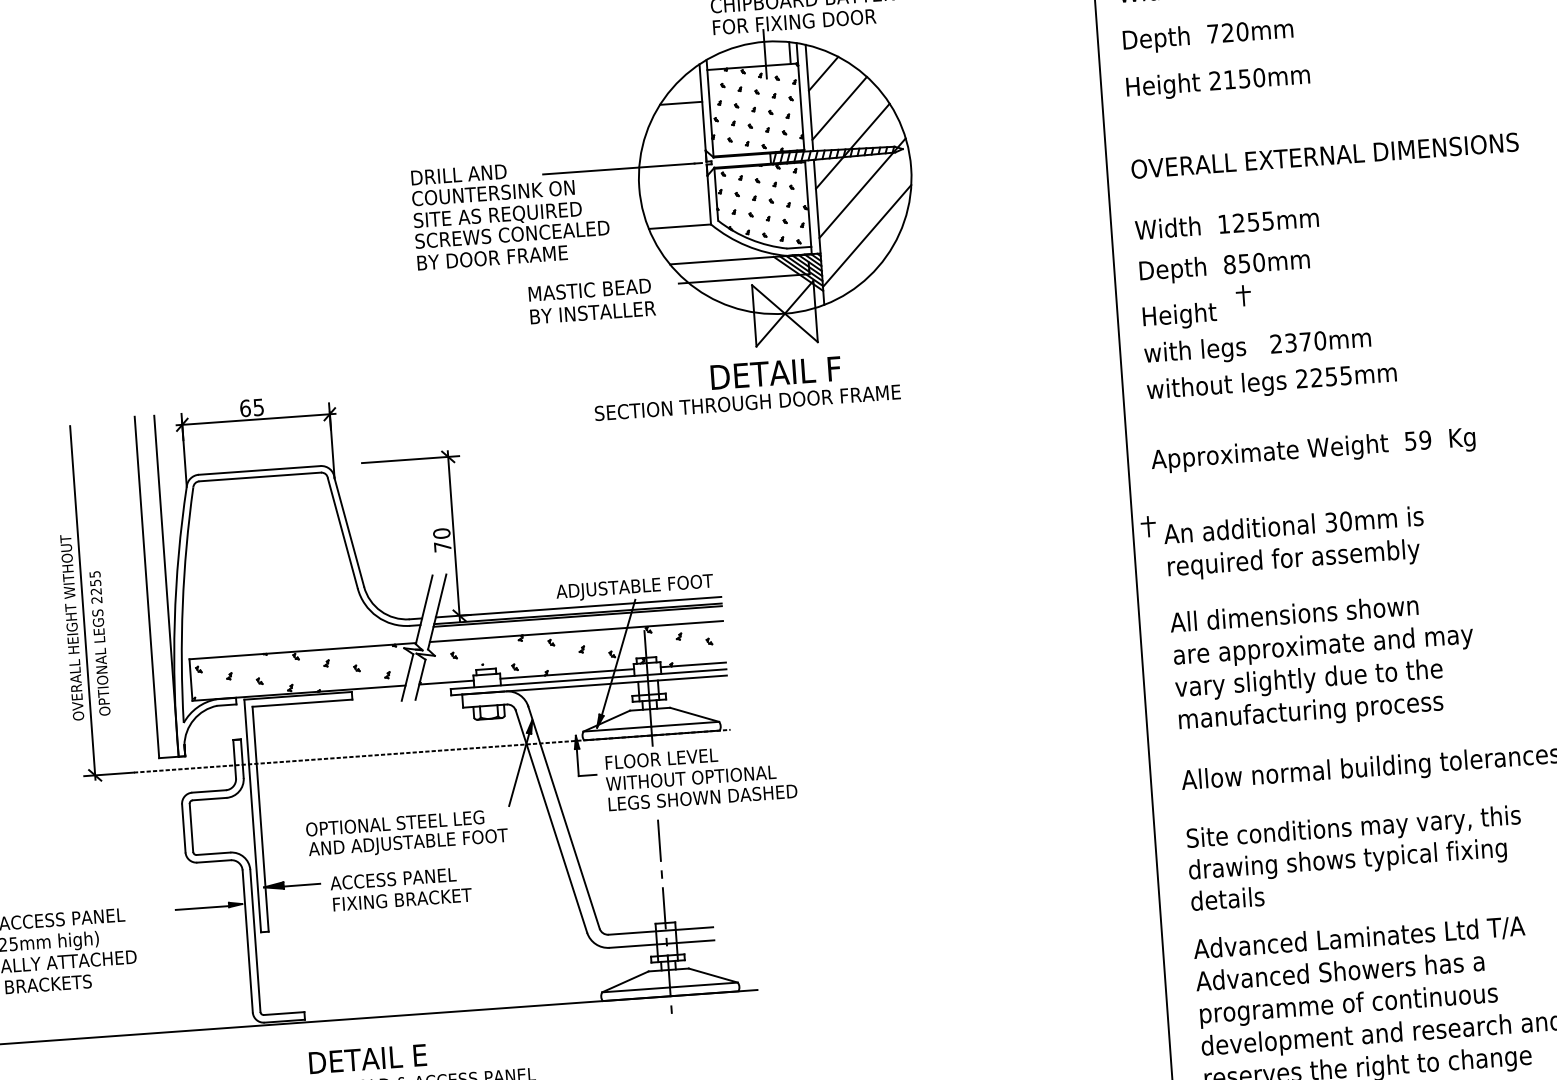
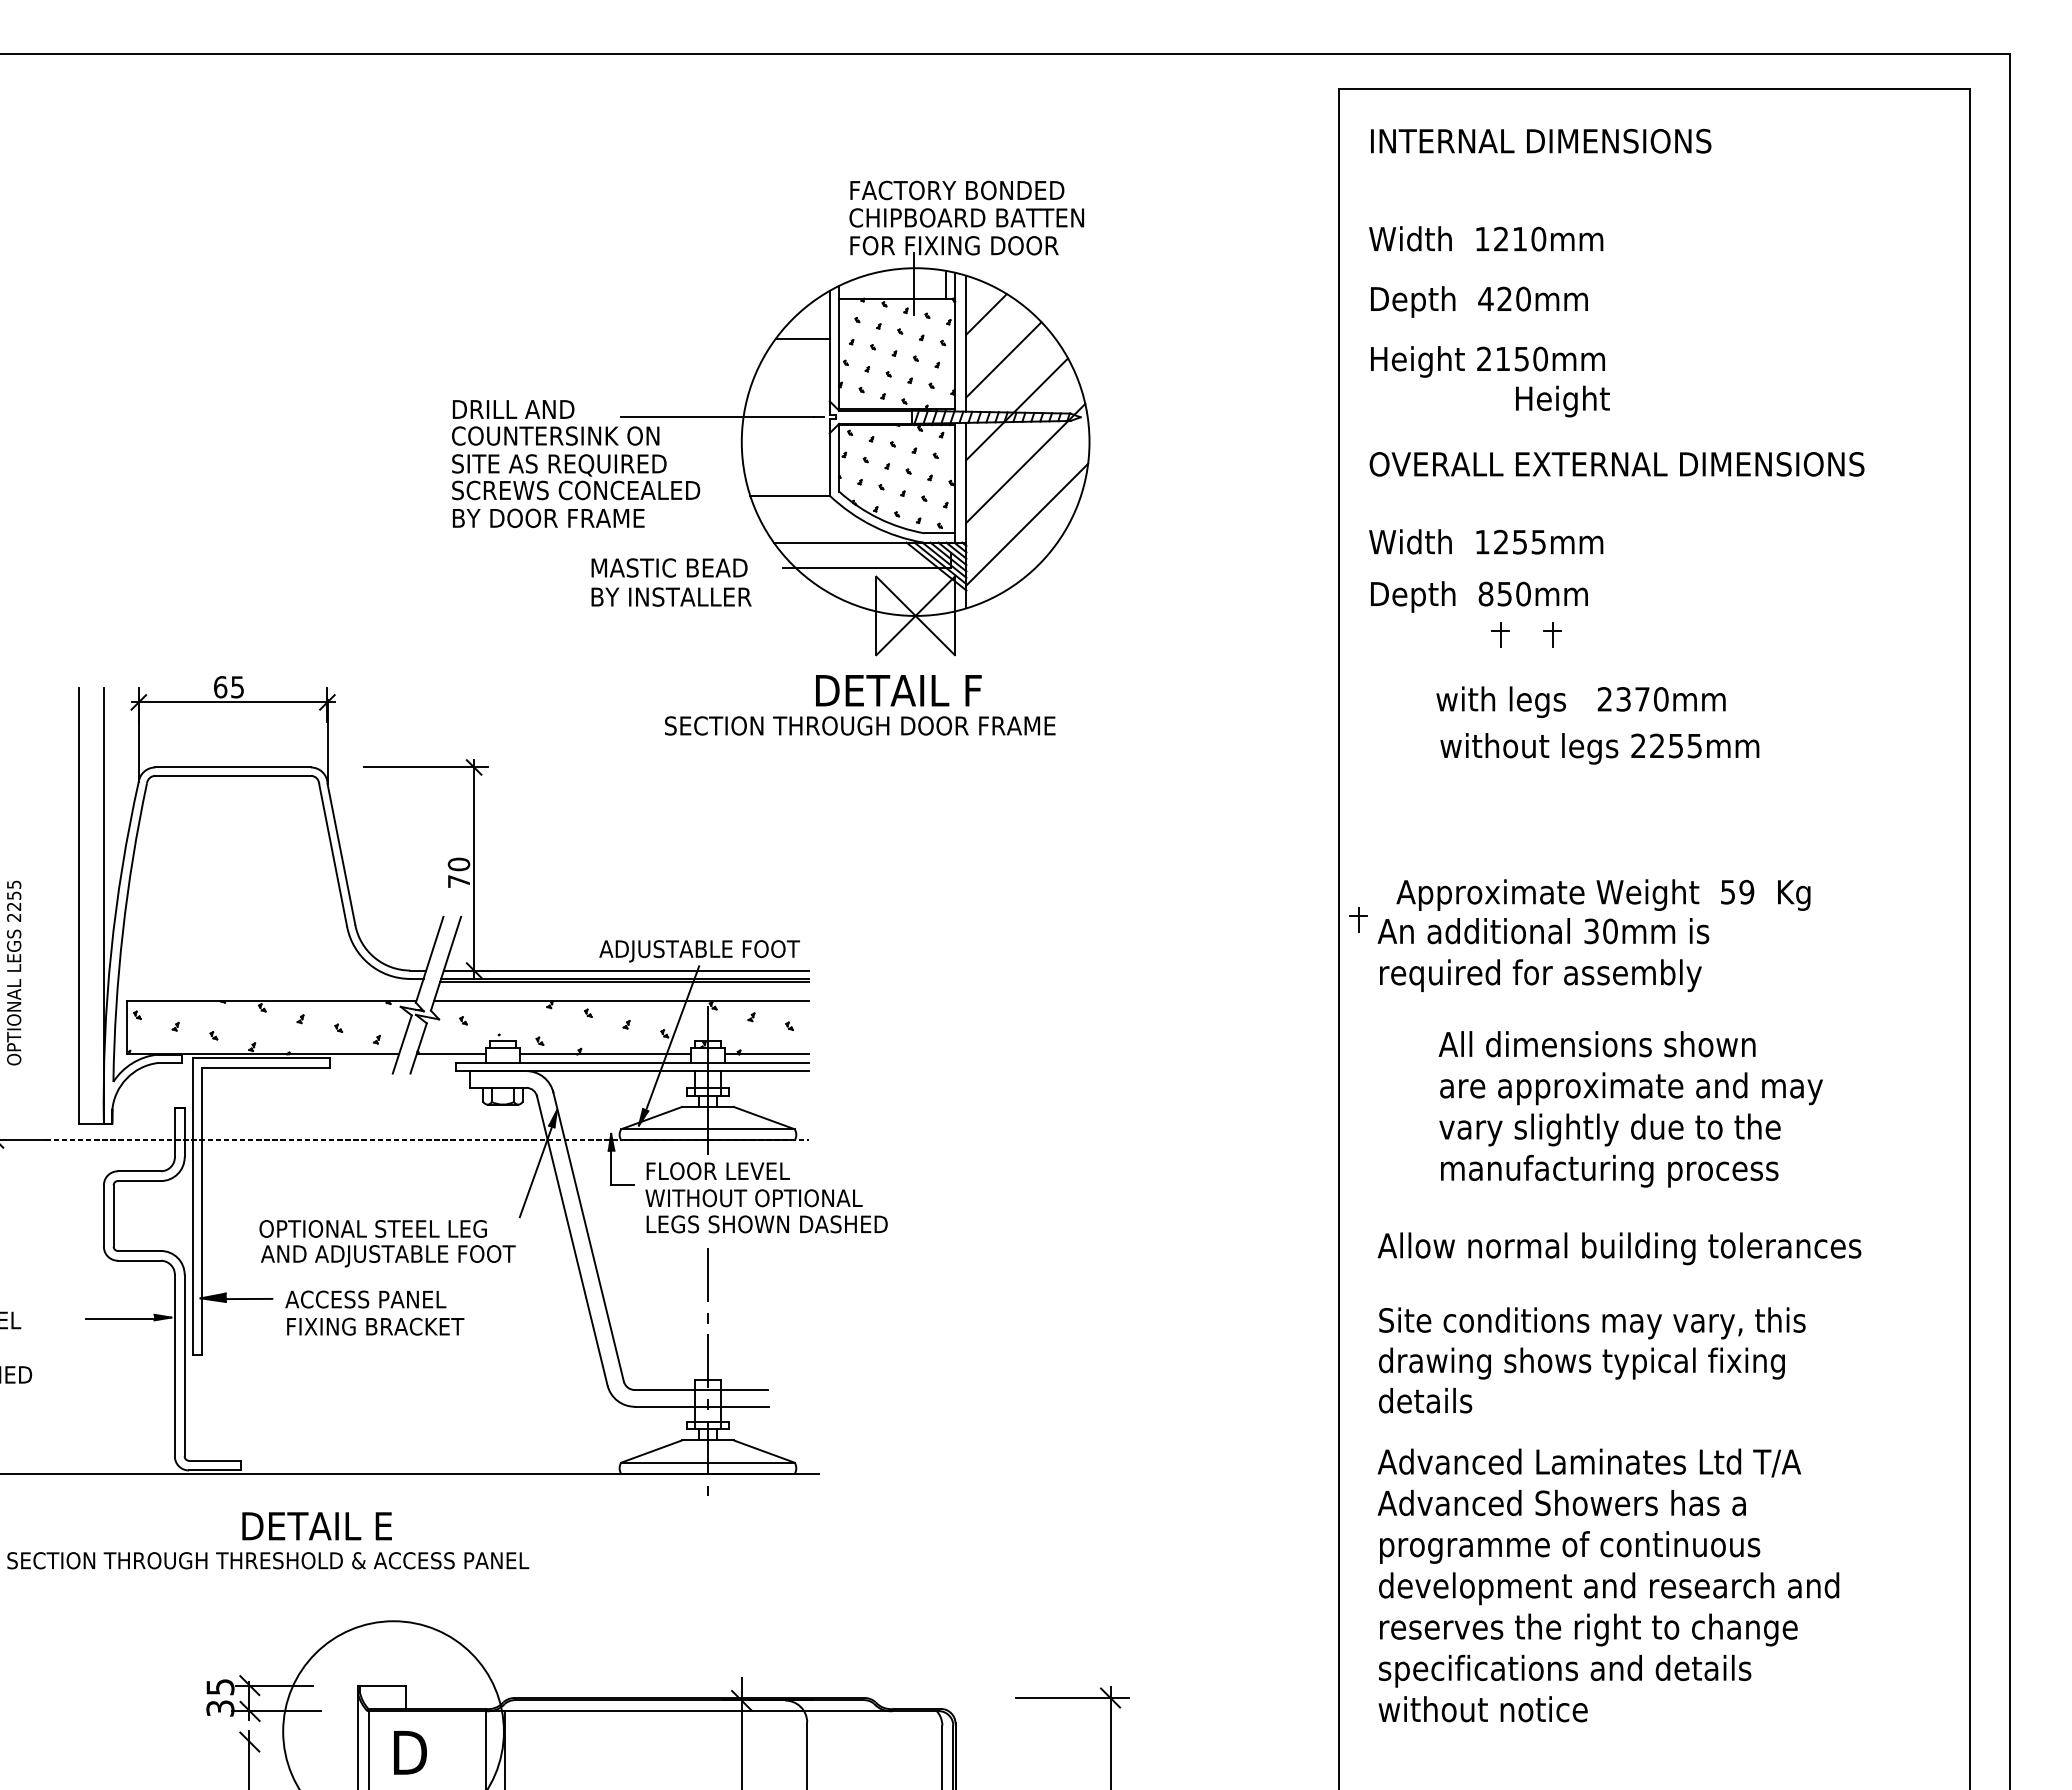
text: (1212, 33) -> (1485, 298), 720mm -> 420mm
part: (1284, 292) -> (1552, 634), added
text: (1179, 316) -> (1562, 401), moved
text: (1257, 347) -> (1580, 701), moved
text: (1271, 382) -> (1599, 748), moved
text: (1313, 449) -> (1603, 894), moved
text: (1323, 662) -> (1630, 1109), moved

